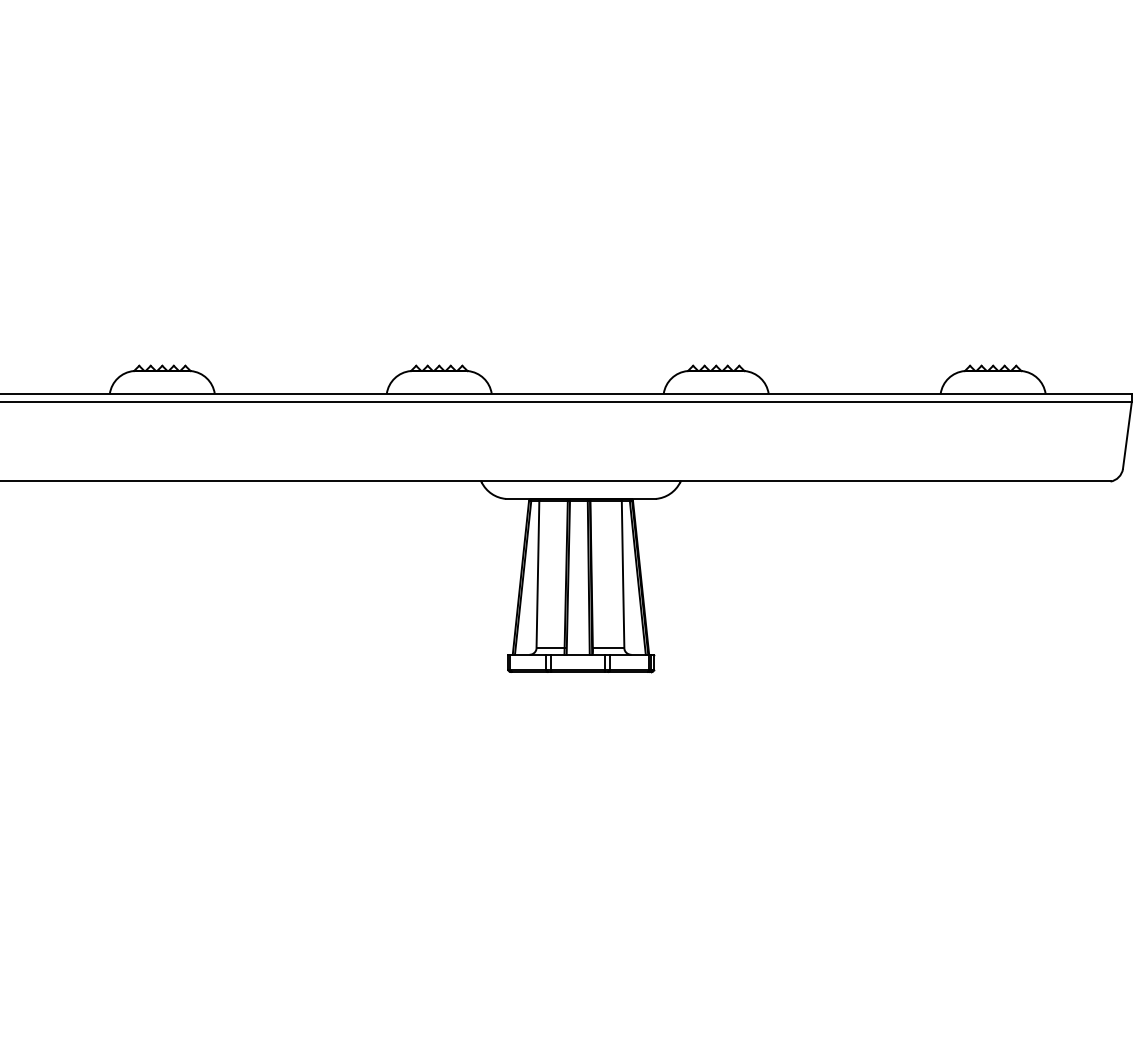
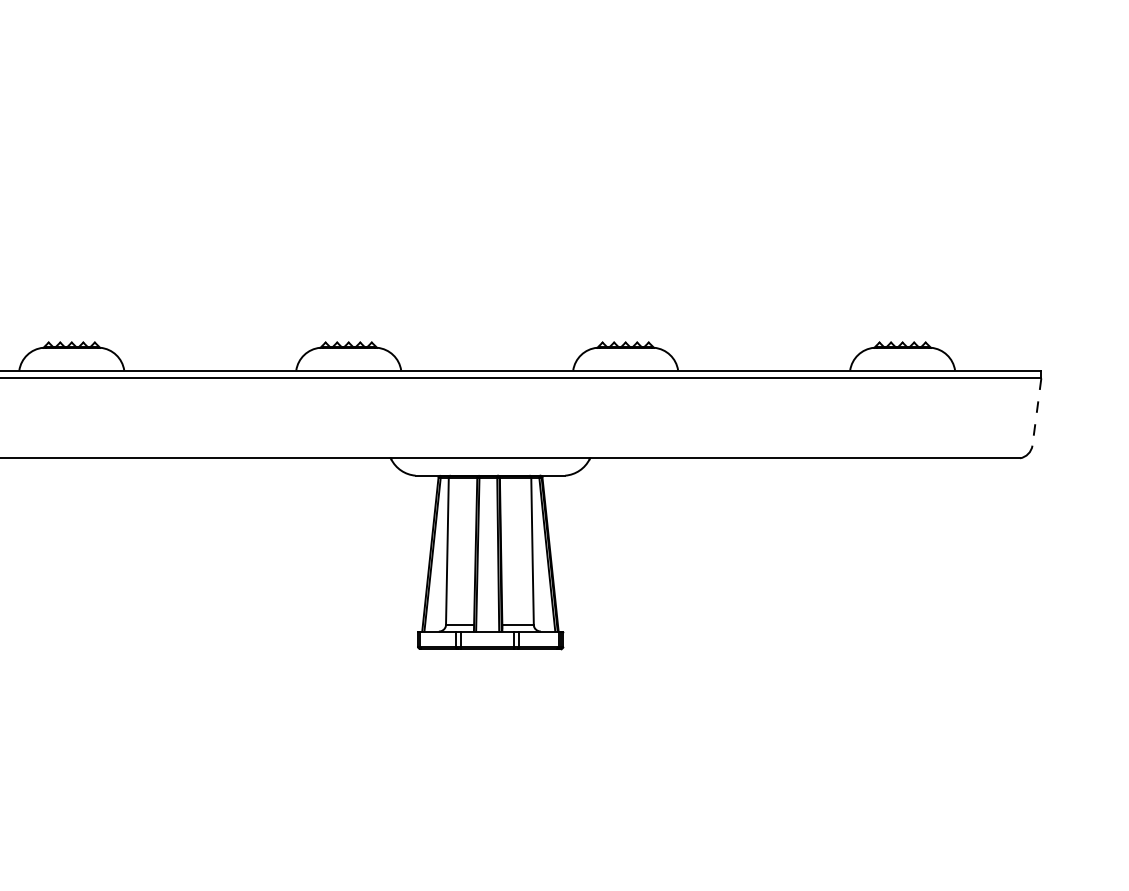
line: (1127, 435) -> (1036, 412), solid -> dashed

